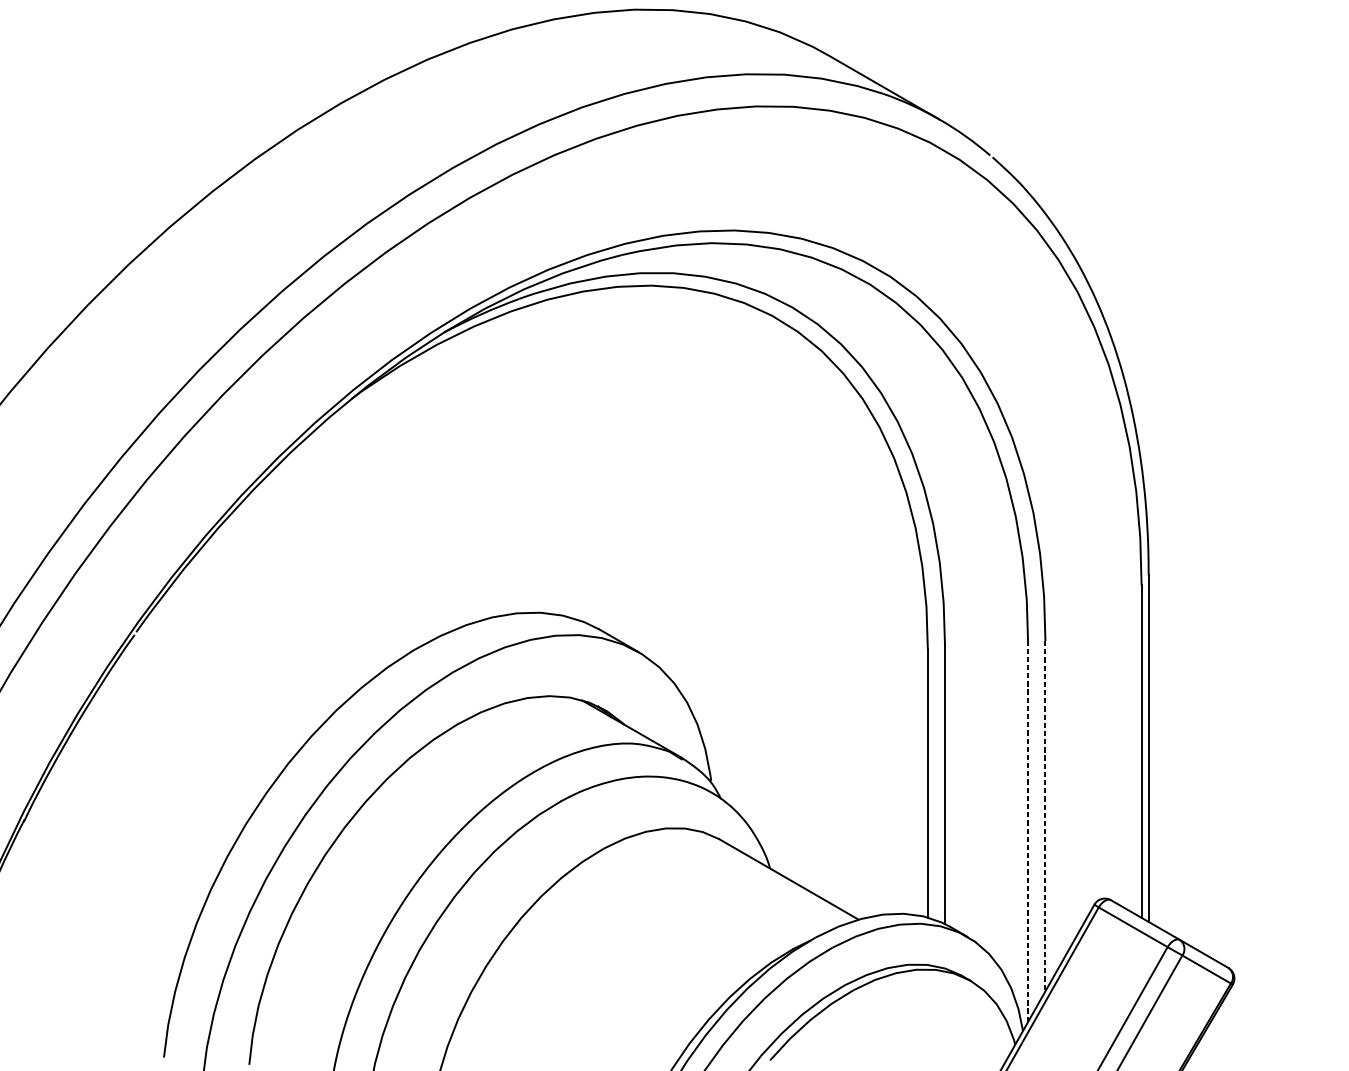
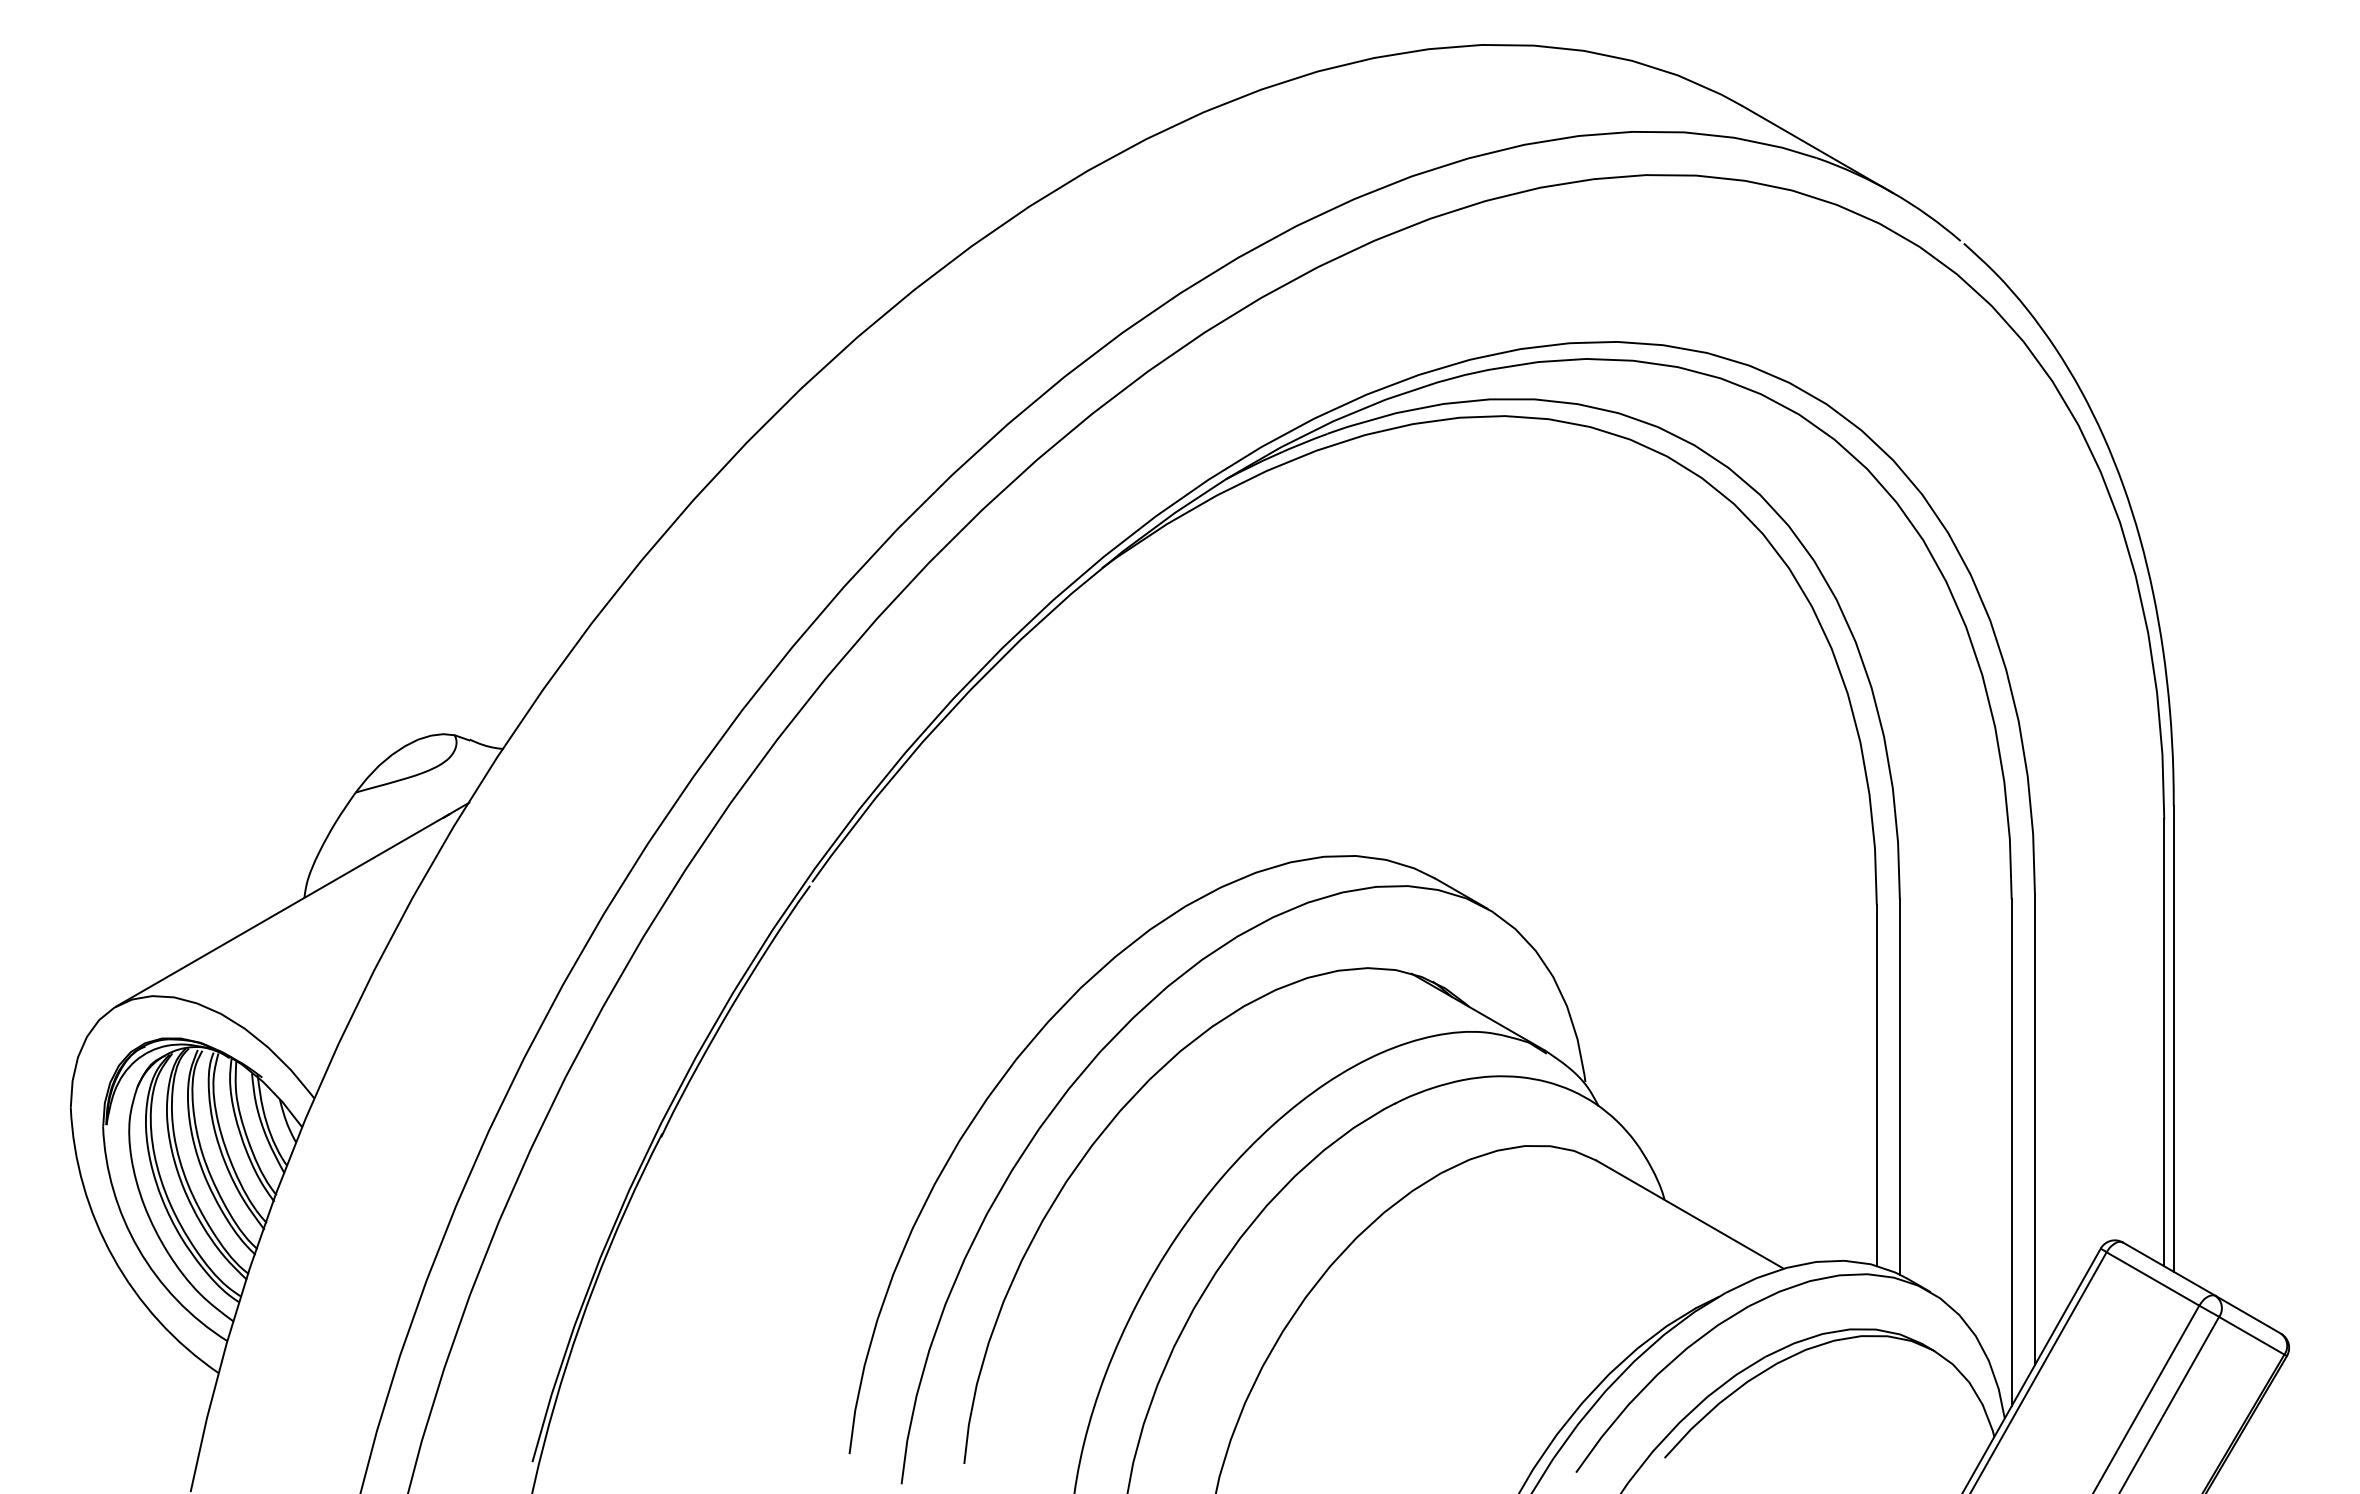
line: (1045, 816) -> (2034, 1129), dashed -> solid
line: (1028, 833) -> (2011, 1152), dashed -> solid

